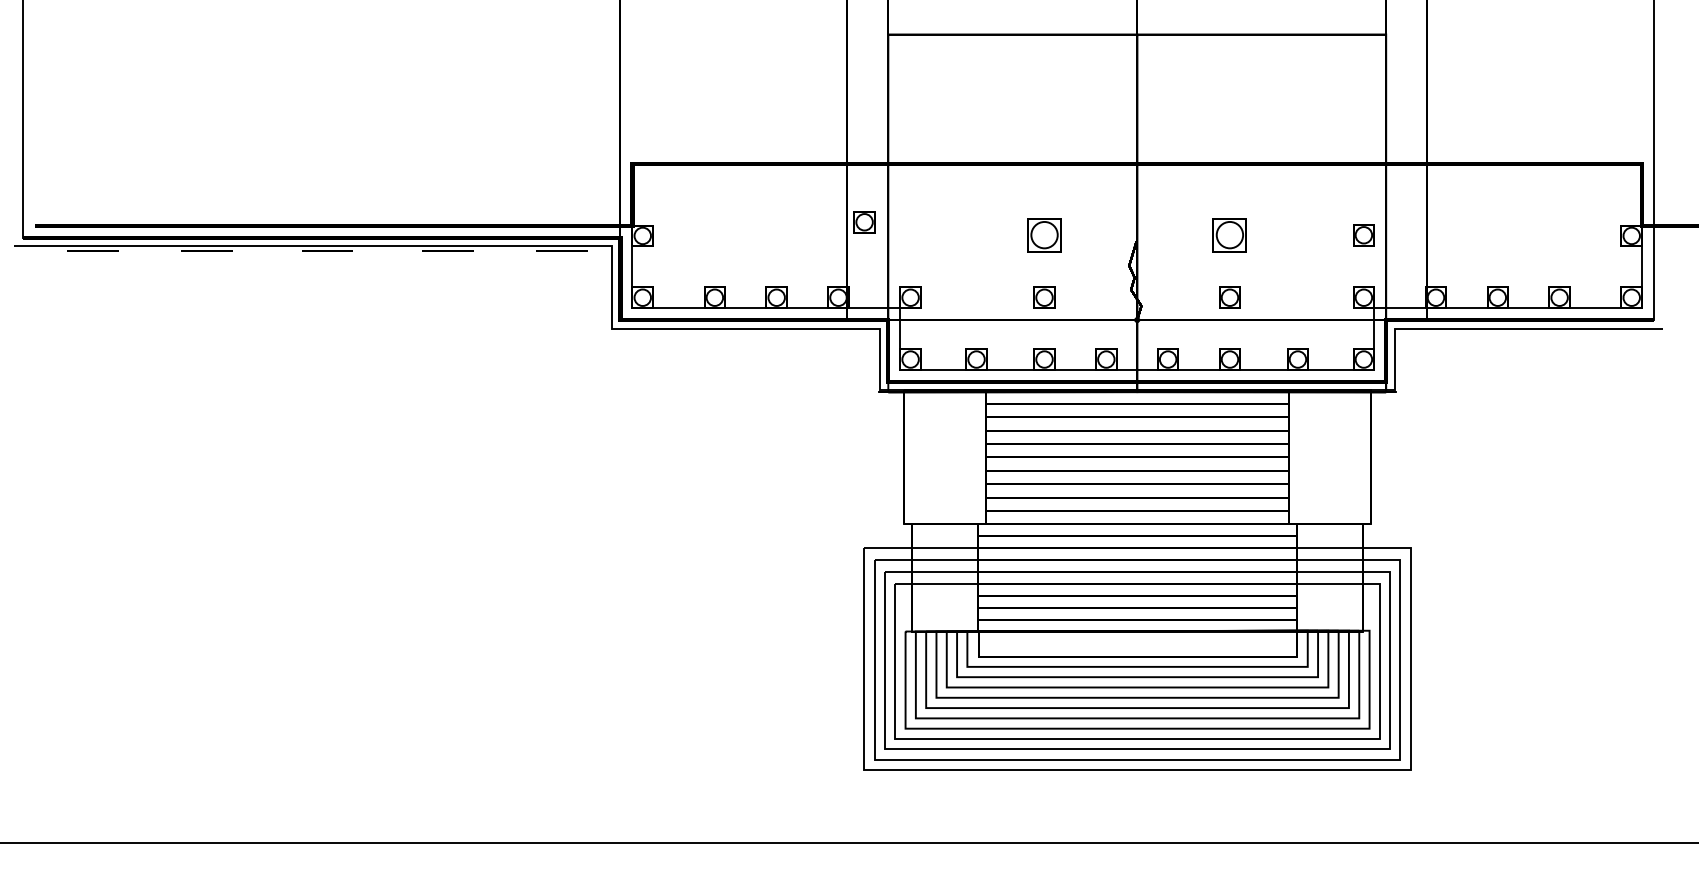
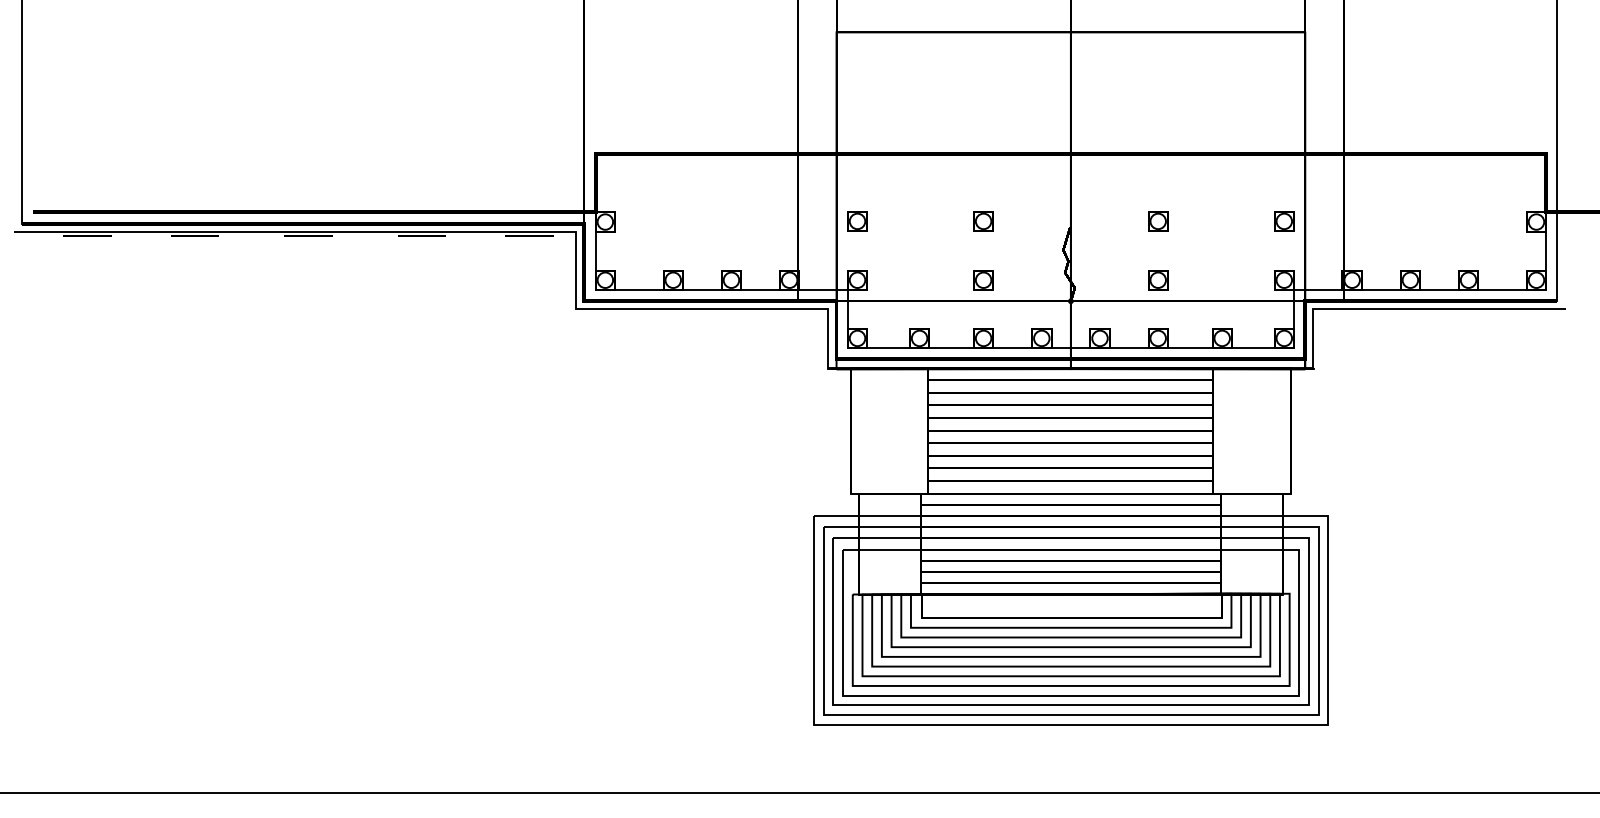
part: (864, 222) -> (857, 221), moved
part: (1044, 235) -> (983, 221), size x0.62
part: (1229, 235) -> (1157, 221), size x0.62

